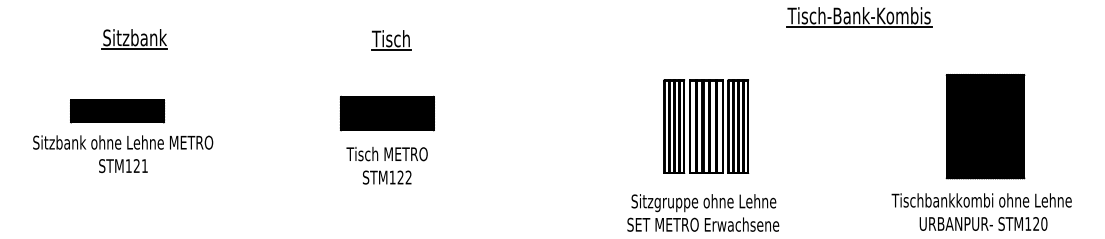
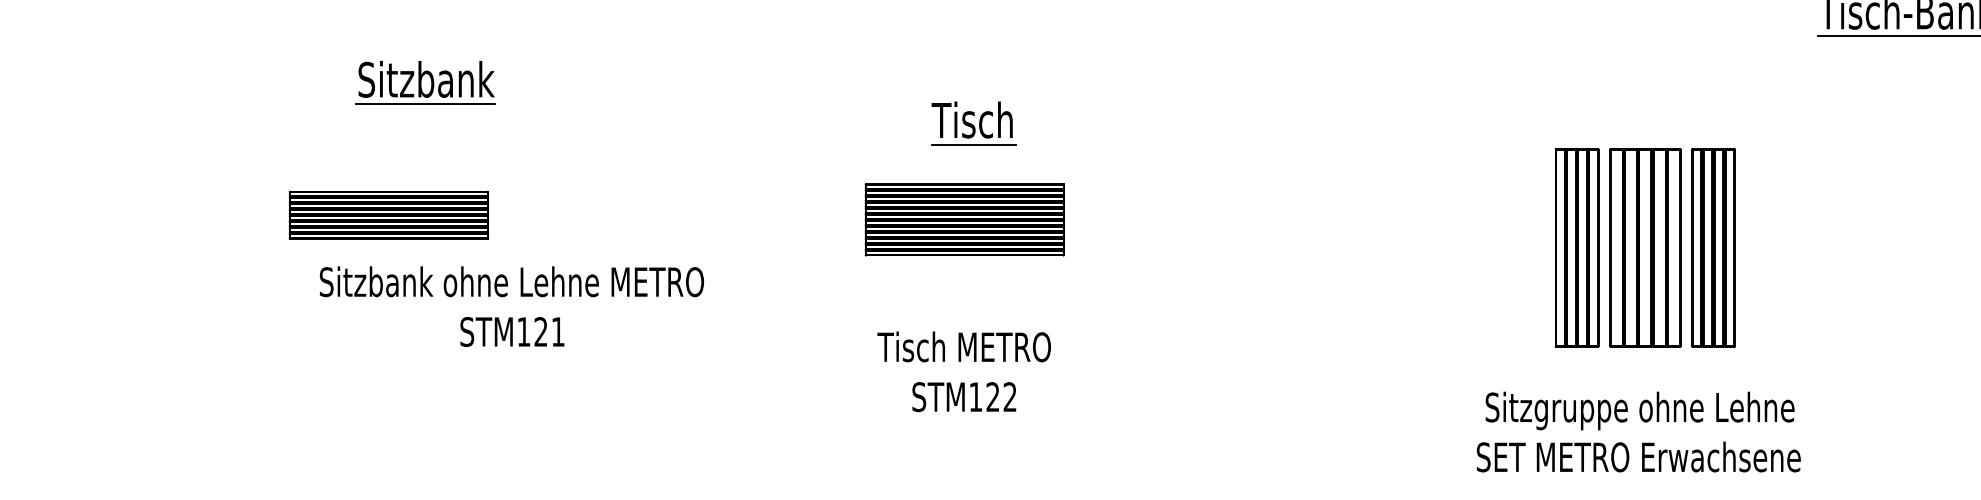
part: (134, 39) -> (425, 83), moved
part: (391, 40) -> (973, 123), moved
text: (123, 153) -> (512, 305), moved
text: (386, 165) -> (962, 371), moved

